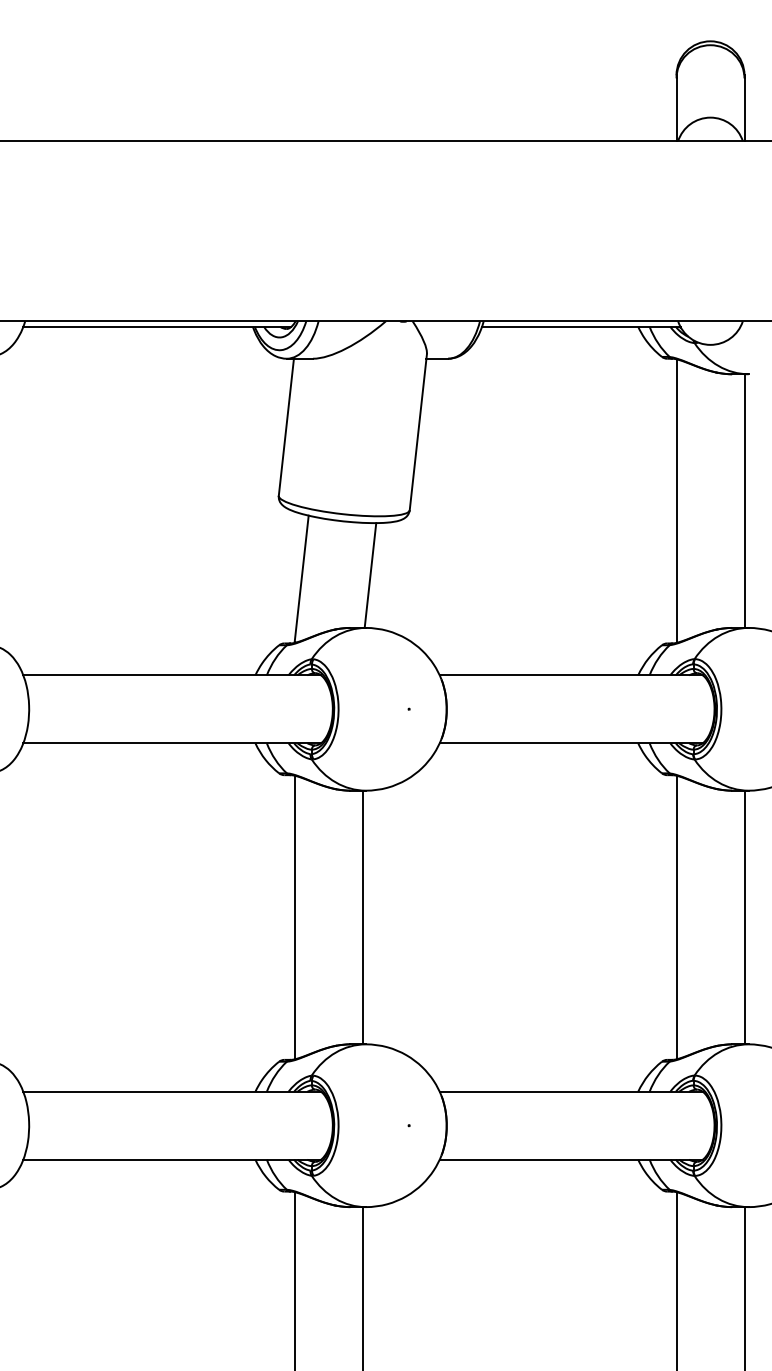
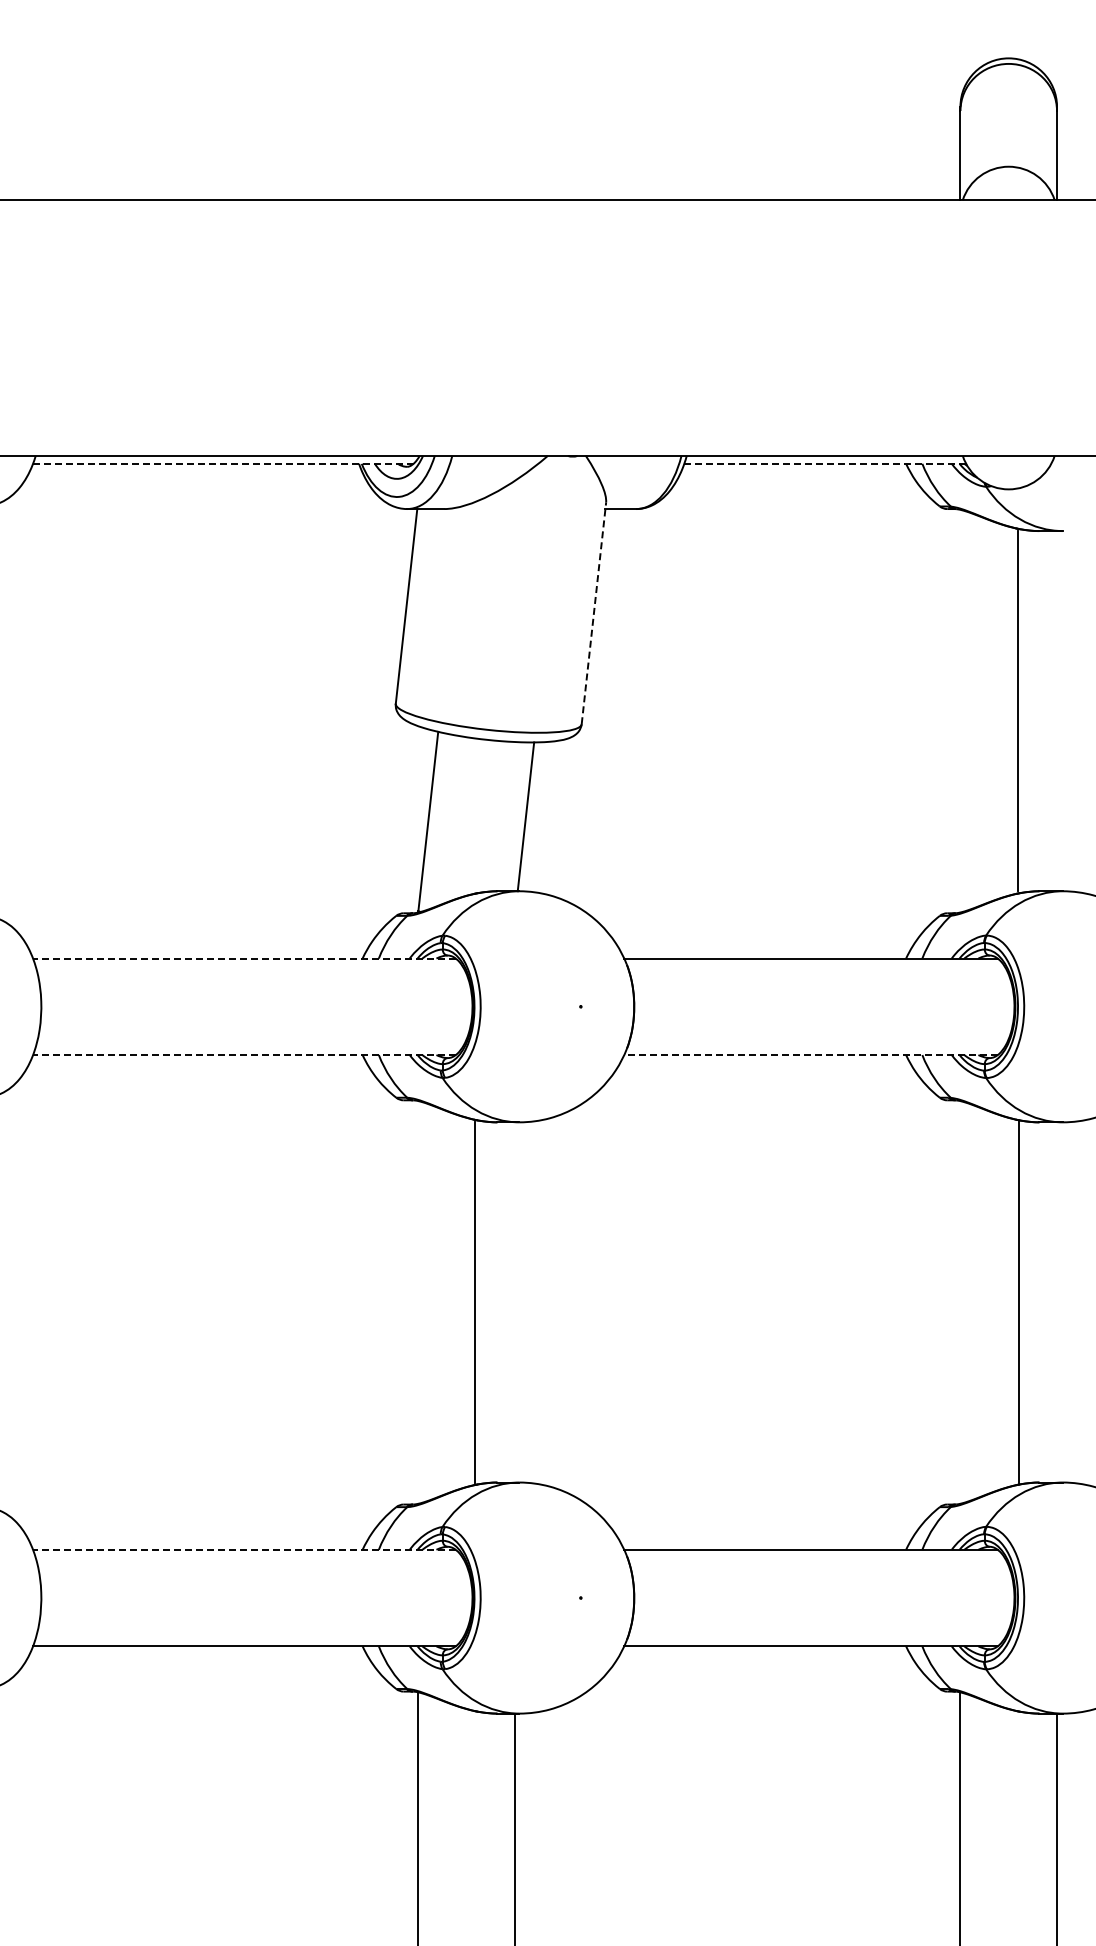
line: (156, 326) -> (222, 463), solid -> dashed
line: (581, 326) -> (825, 463), solid -> dashed
line: (418, 431) -> (593, 612), solid -> dashed
line: (676, 500) -> (960, 710), removed
line: (744, 501) -> (1018, 711), moved
line: (171, 675) -> (243, 958), solid -> dashed
line: (171, 743) -> (243, 1055), solid -> dashed
line: (571, 743) -> (811, 1055), solid -> dashed
line: (294, 917) -> (418, 1302), removed
line: (362, 917) -> (474, 1302), moved
line: (676, 917) -> (960, 1302), removed
line: (744, 917) -> (1019, 1302), moved
line: (171, 1091) -> (243, 1549), solid -> dashed

